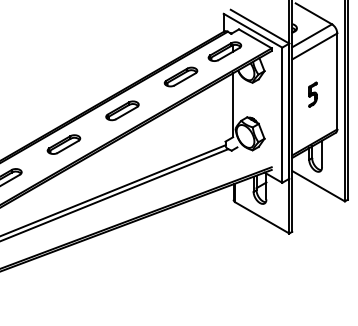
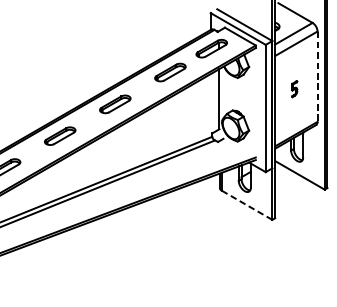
line: (337, 81) -> (317, 76), solid -> dashed
part: (312, 94) -> (294, 89), size x0.7
line: (261, 217) -> (246, 204), solid -> dashed

